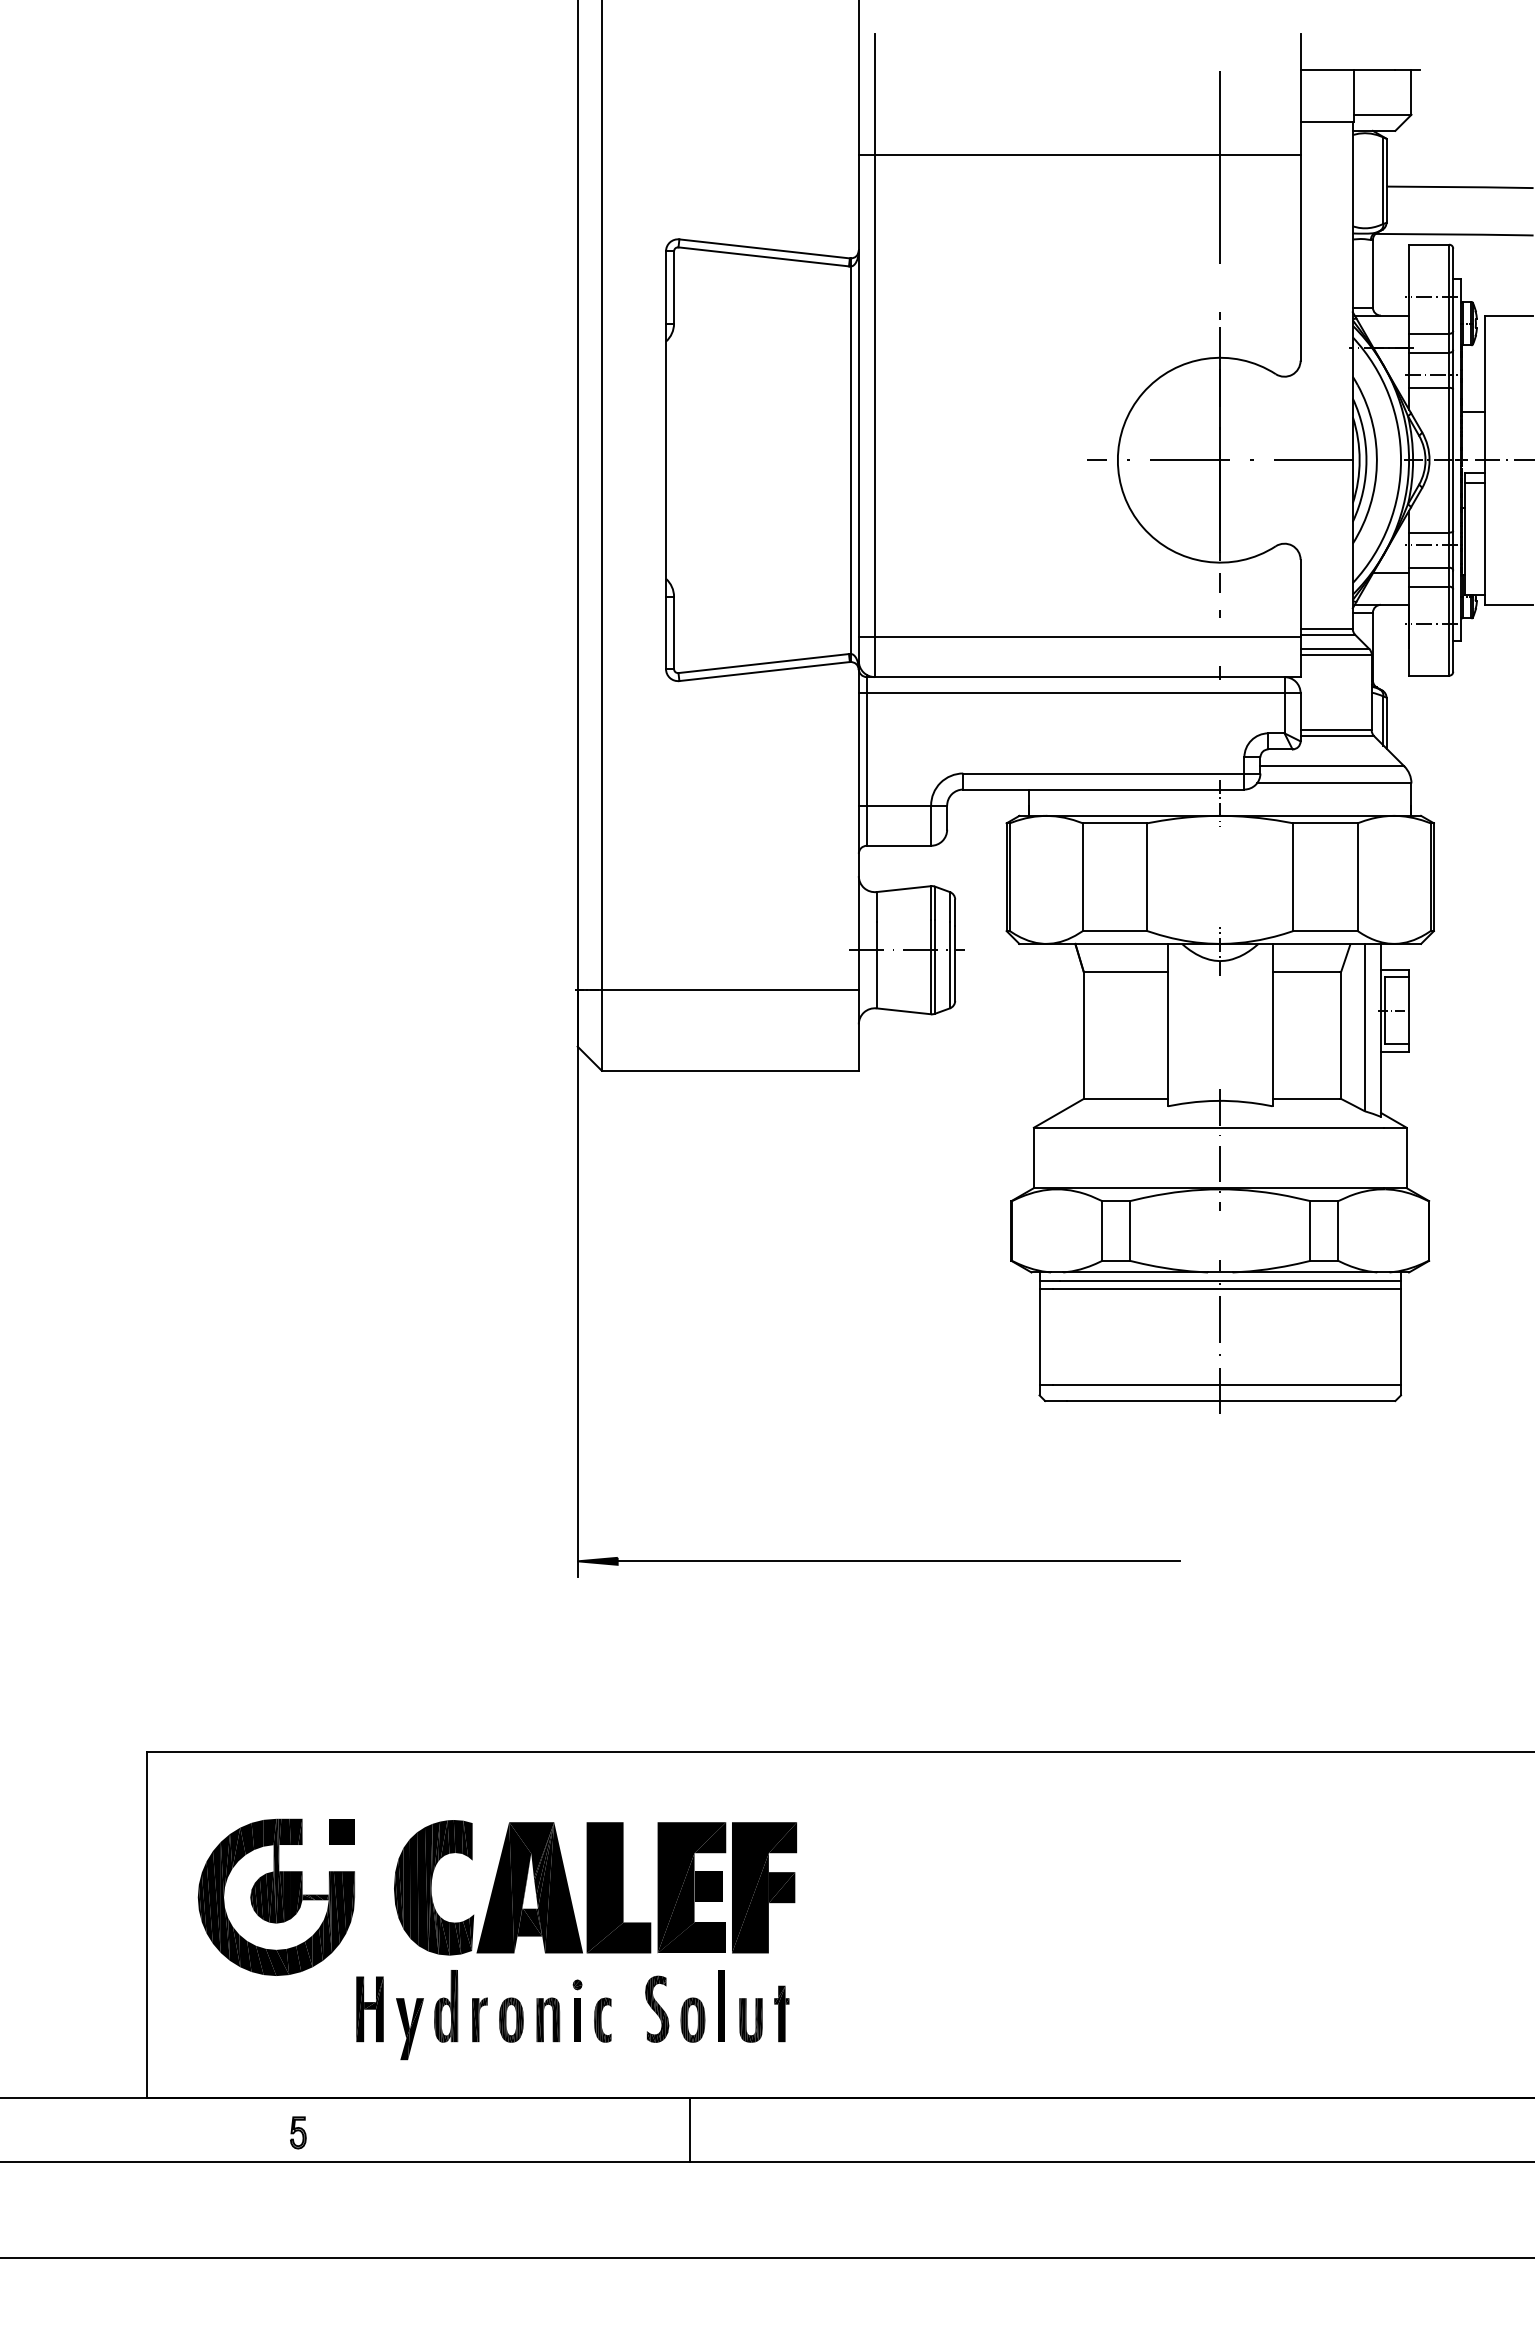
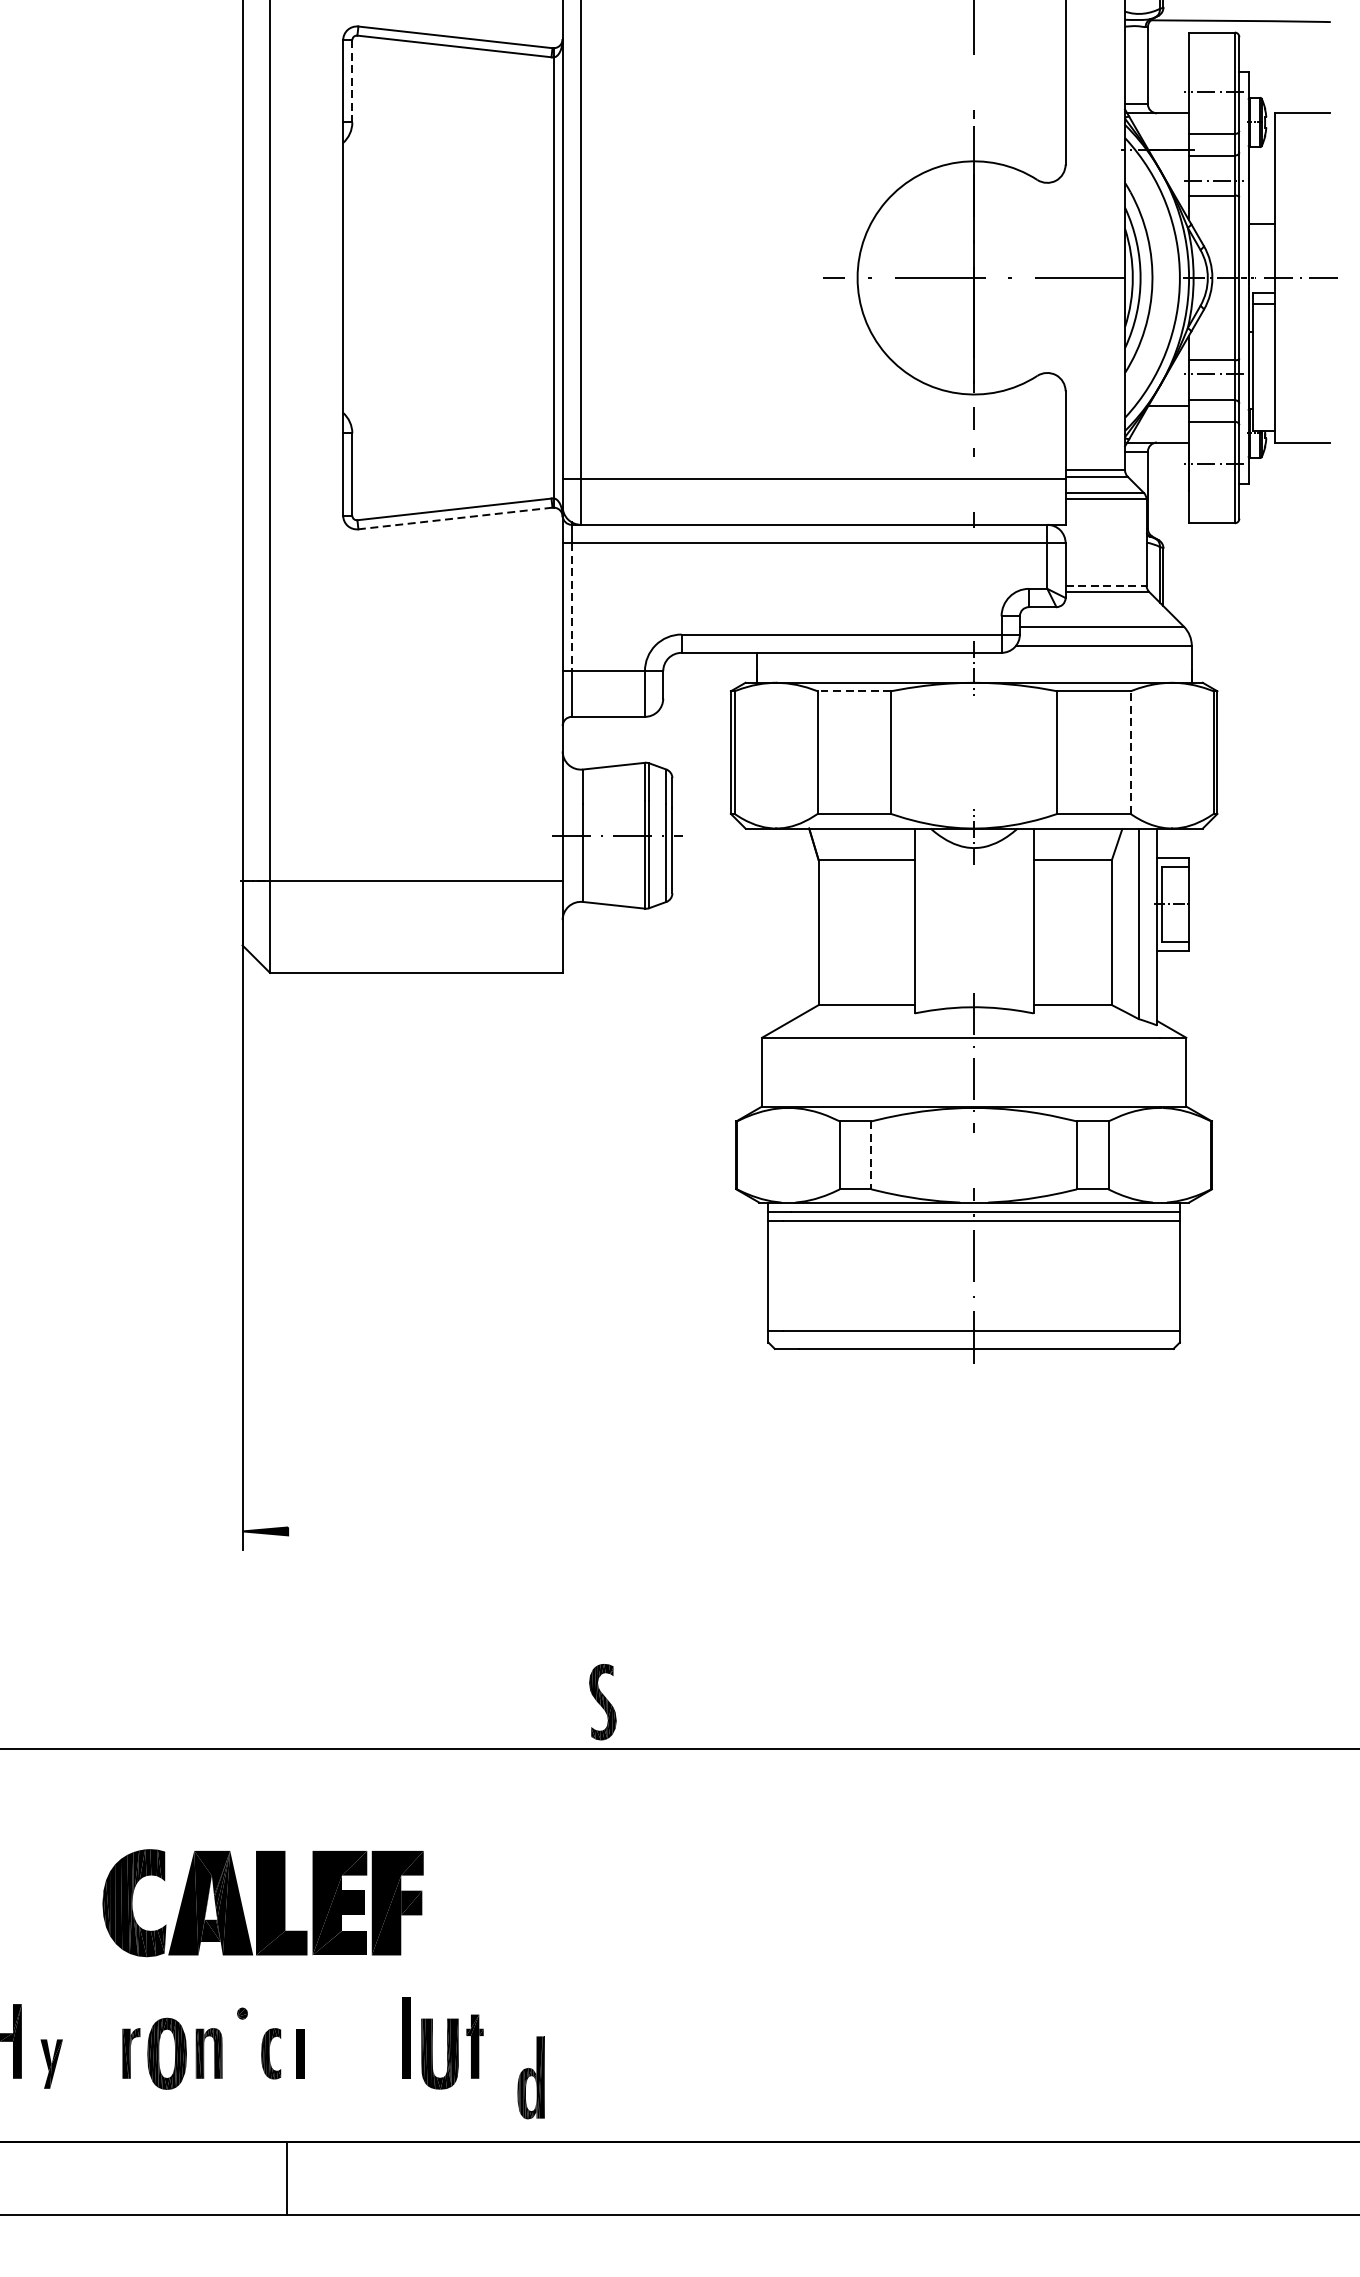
line: (674, 288) -> (352, 82), solid -> dashed
line: (764, 671) -> (455, 518), solid -> dashed
line: (1336, 730) -> (1106, 585), solid -> dashed
line: (866, 749) -> (571, 607), solid -> dashed
line: (1114, 823) -> (853, 691), solid -> dashed
line: (1357, 877) -> (1130, 752), solid -> dashed
line: (1130, 1231) -> (871, 1155), solid -> dashed
line: (898, 1561) -> (607, 1531), removed
part: (595, 1887) -> (262, 1902), size x0.7
part: (446, 2006) -> (531, 2078), moved
part: (657, 2008) -> (603, 1701), moved
part: (511, 2019) -> (167, 2053), size x1.4
part: (577, 2019) -> (300, 2053), moved
part: (692, 2019) -> (373, 2053), removed
part: (750, 2020) -> (439, 2054), size x1.4
part: (409, 2029) -> (51, 2064), size x0.7
line: (689, 2129) -> (286, 2178), moved

